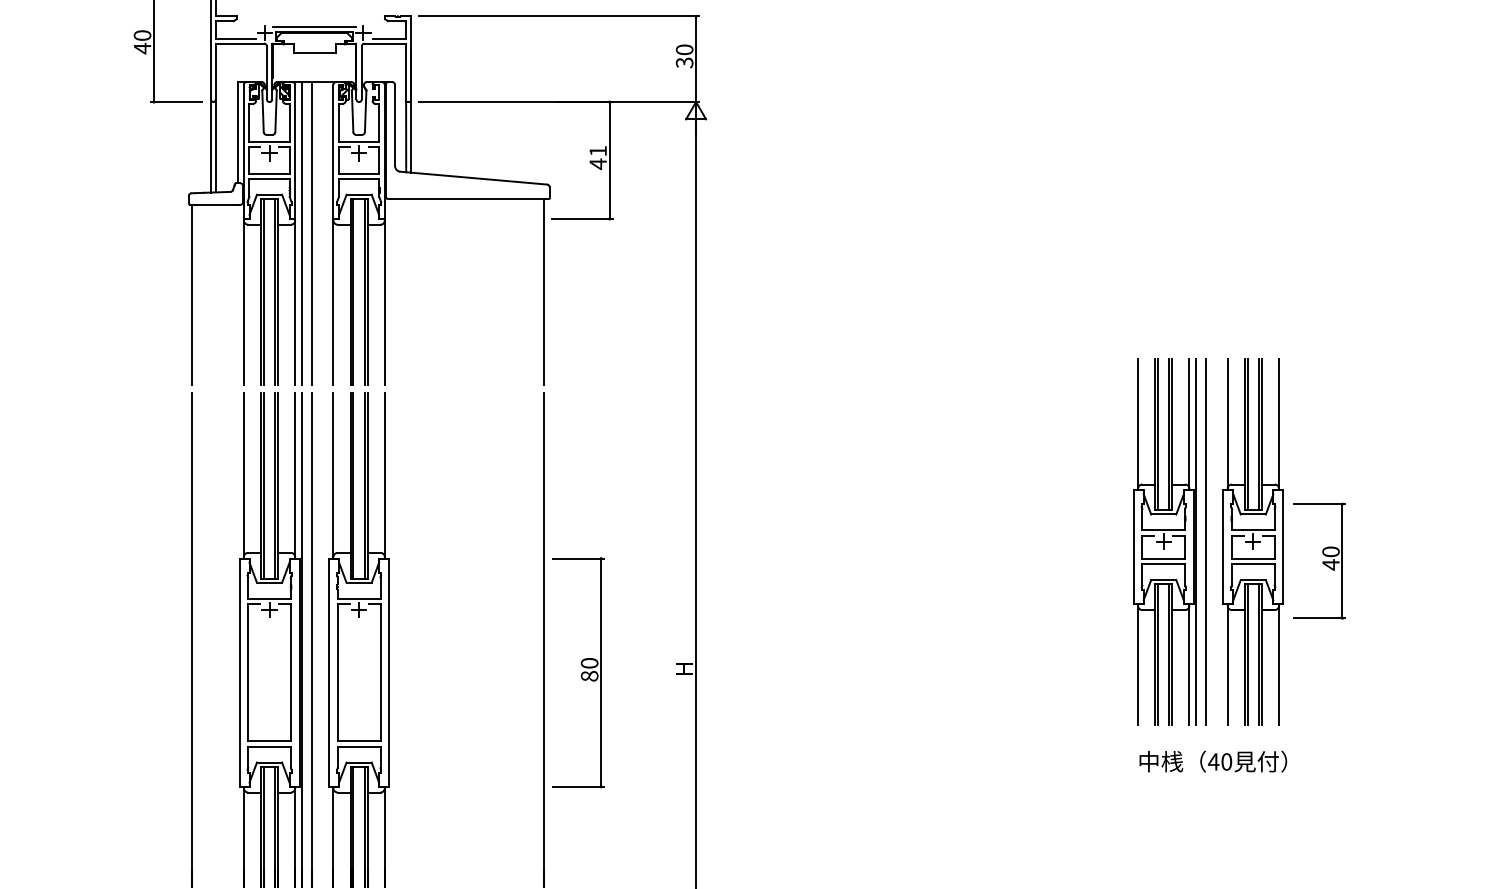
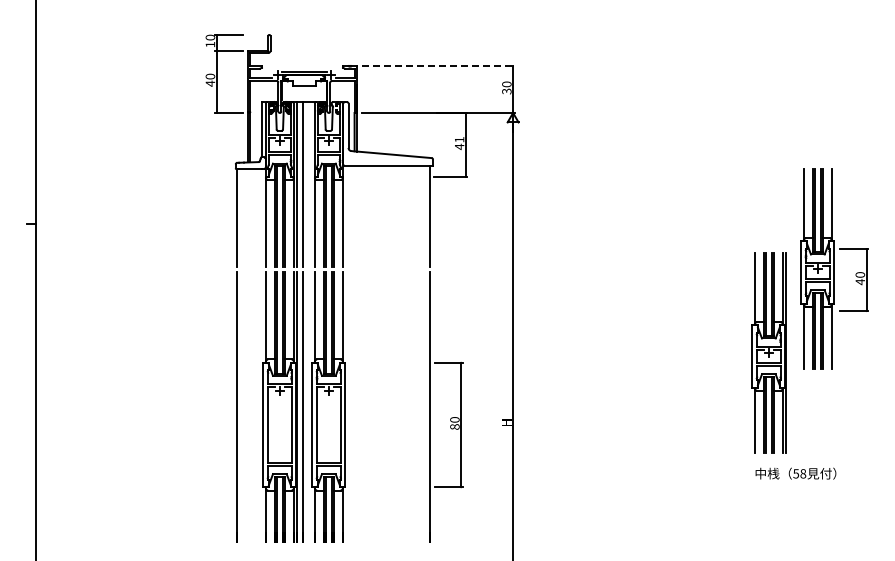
line: (559, 17) -> (438, 66), solid -> dashed
part: (1283, 540) -> (834, 268), moved
line: (1205, 541) -> (791, 353), removed
text: (1219, 761) -> (799, 473), 40 -> 58

